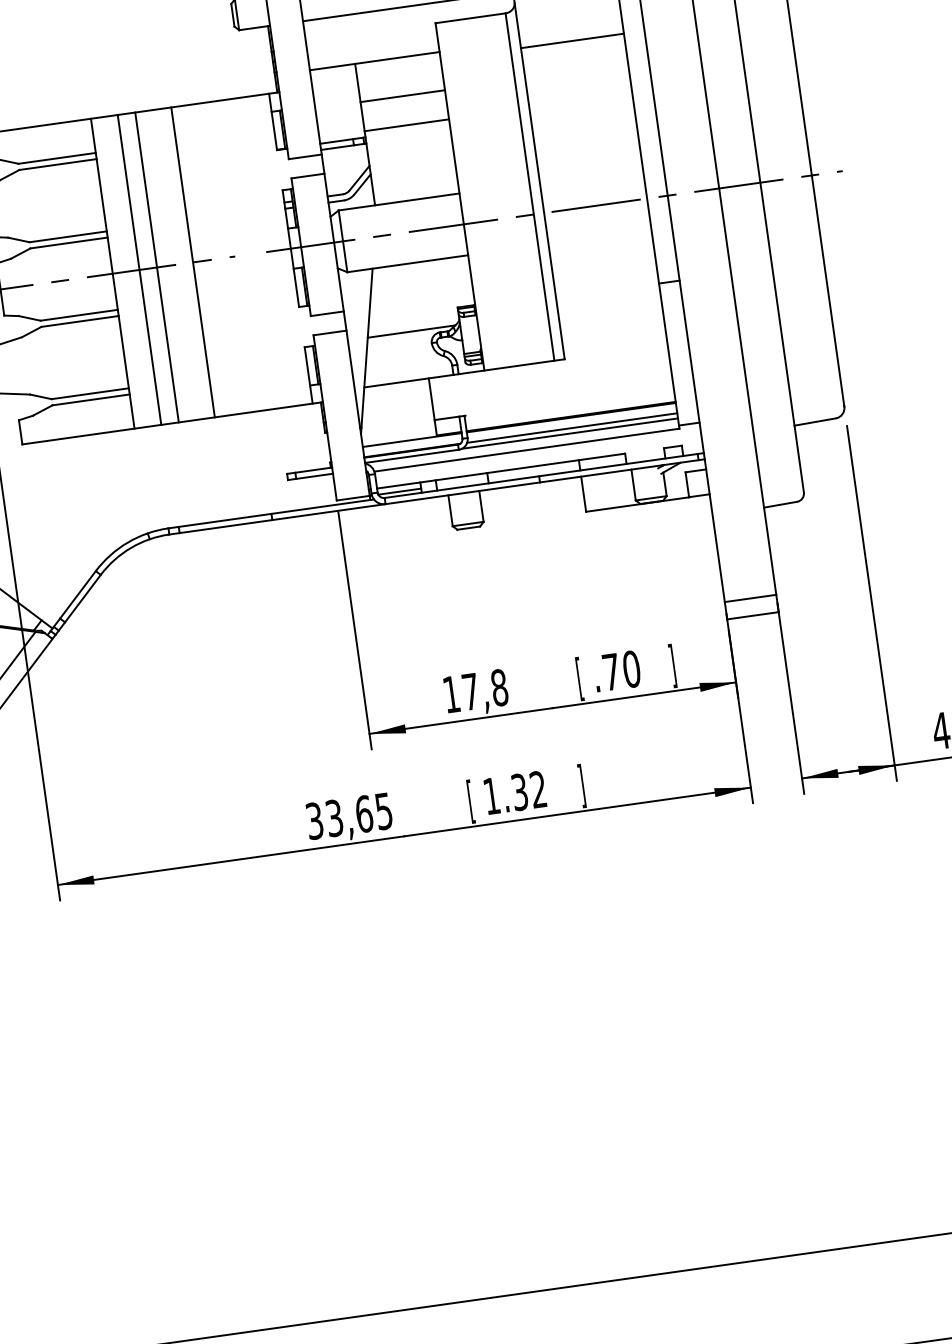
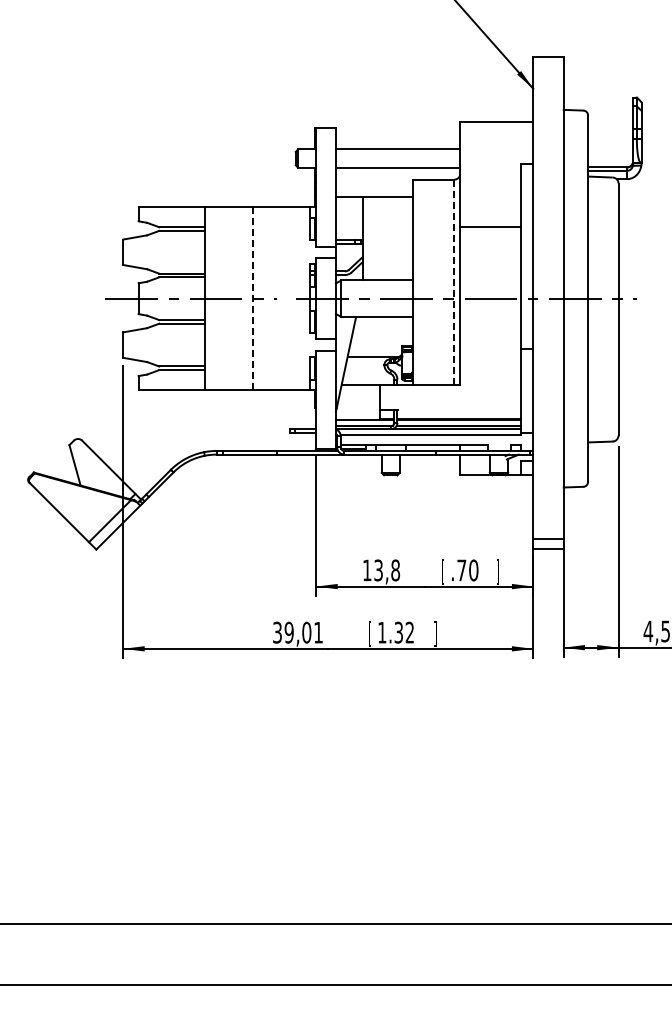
line: (572, 41) -> (490, 227), moved
line: (402, 96) -> (387, 219), removed
line: (406, 125) -> (387, 236), removed
line: (530, 187) -> (454, 282), solid -> dashed
line: (193, 262) -> (252, 298), solid -> dashed
line: (157, 267) -> (231, 298), removed
line: (138, 269) -> (220, 298), removed
text: (470, 691) -> (378, 570), 17,8 -> 13,8
text: (358, 814) -> (303, 632), 33,65 -> 39,01

